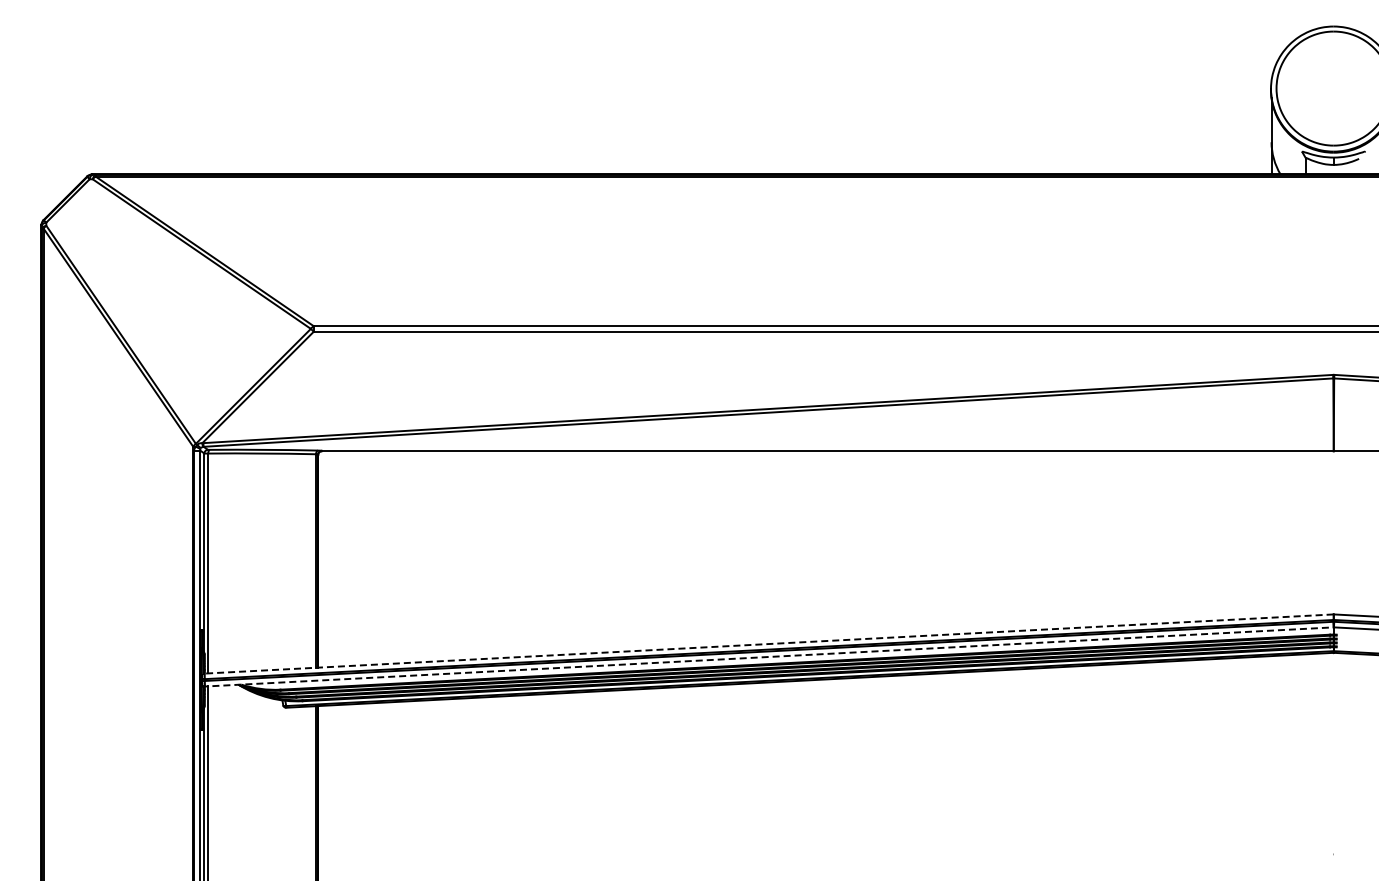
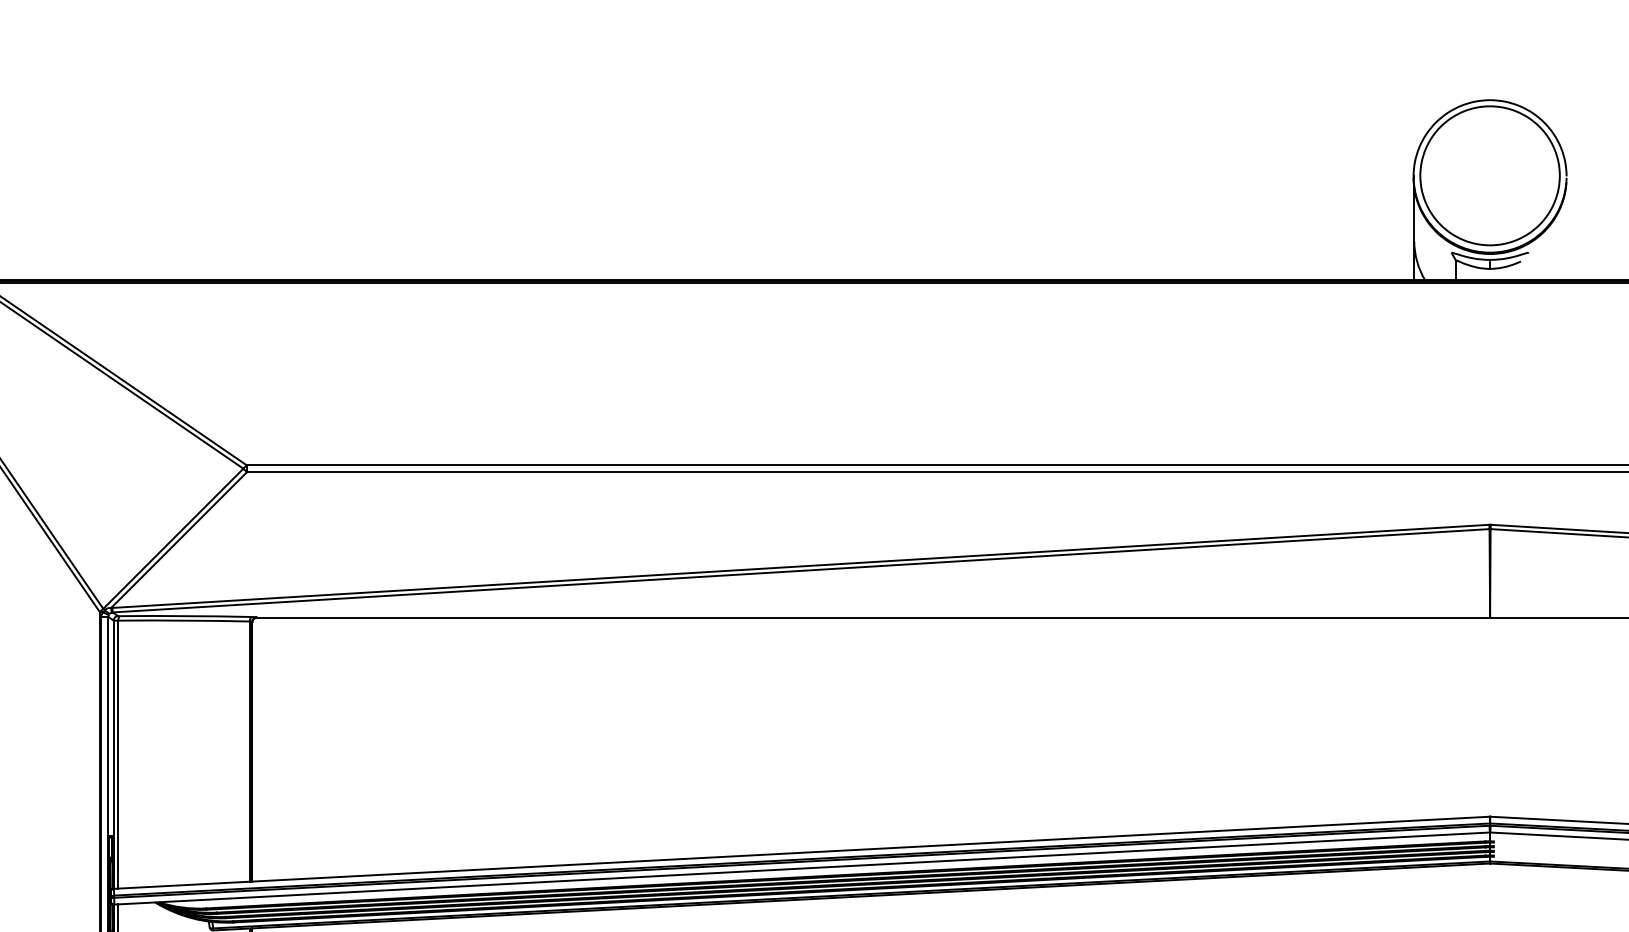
line: (767, 644) -> (799, 853), dashed -> solid
line: (767, 657) -> (799, 869), dashed -> solid

